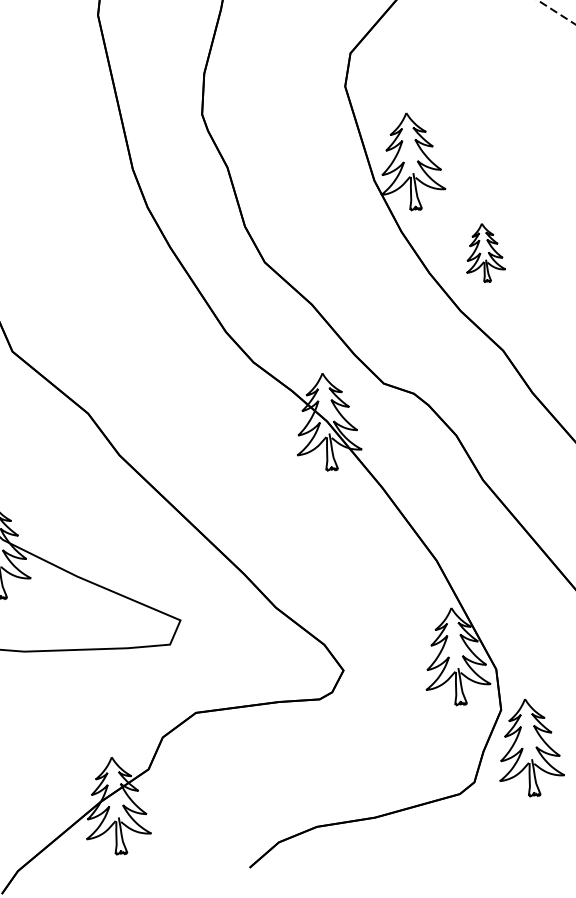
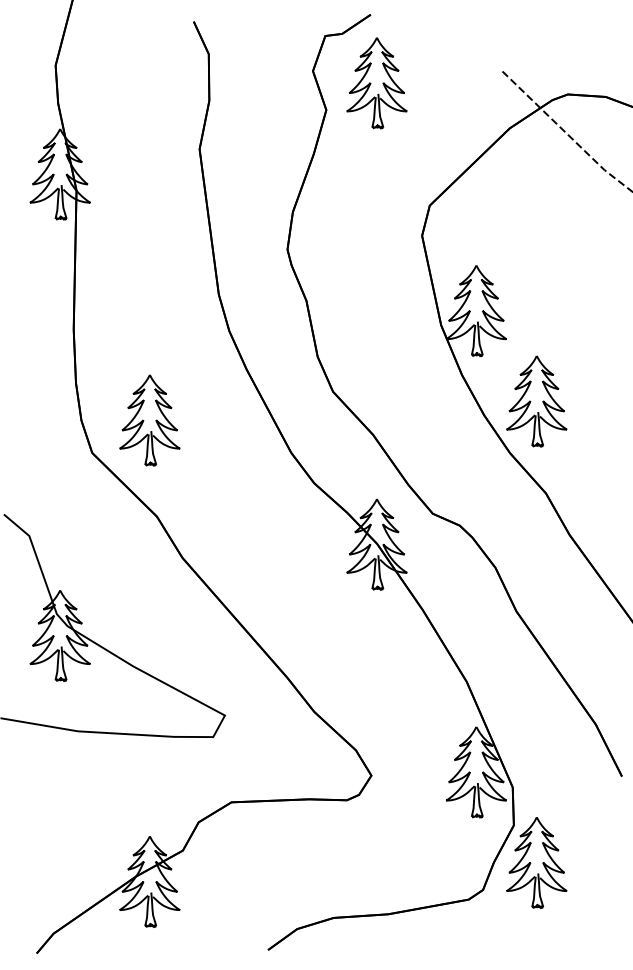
part: (484, 253) -> (536, 401), size x1.67
part: (70, 311) -> (149, 420), added

